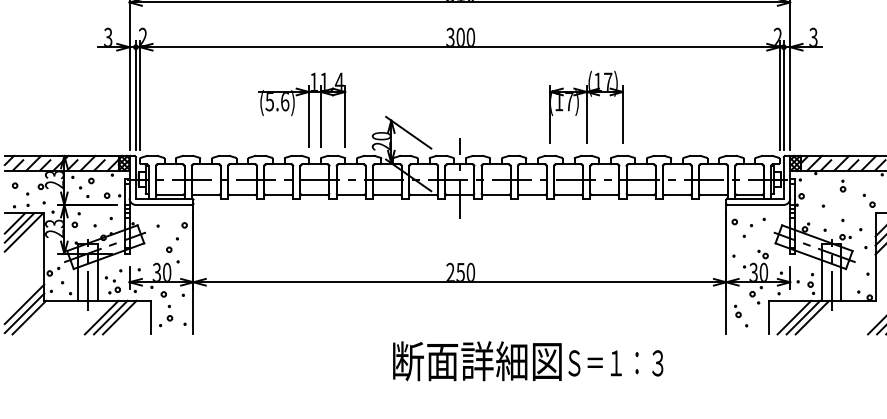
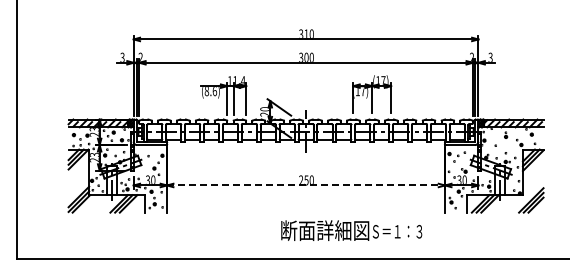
text: (269, 102) -> (206, 91), (5.6) -> (8.6)
line: (460, 282) -> (306, 185), solid -> dashed
text: (527, 360) -> (351, 230), moved

